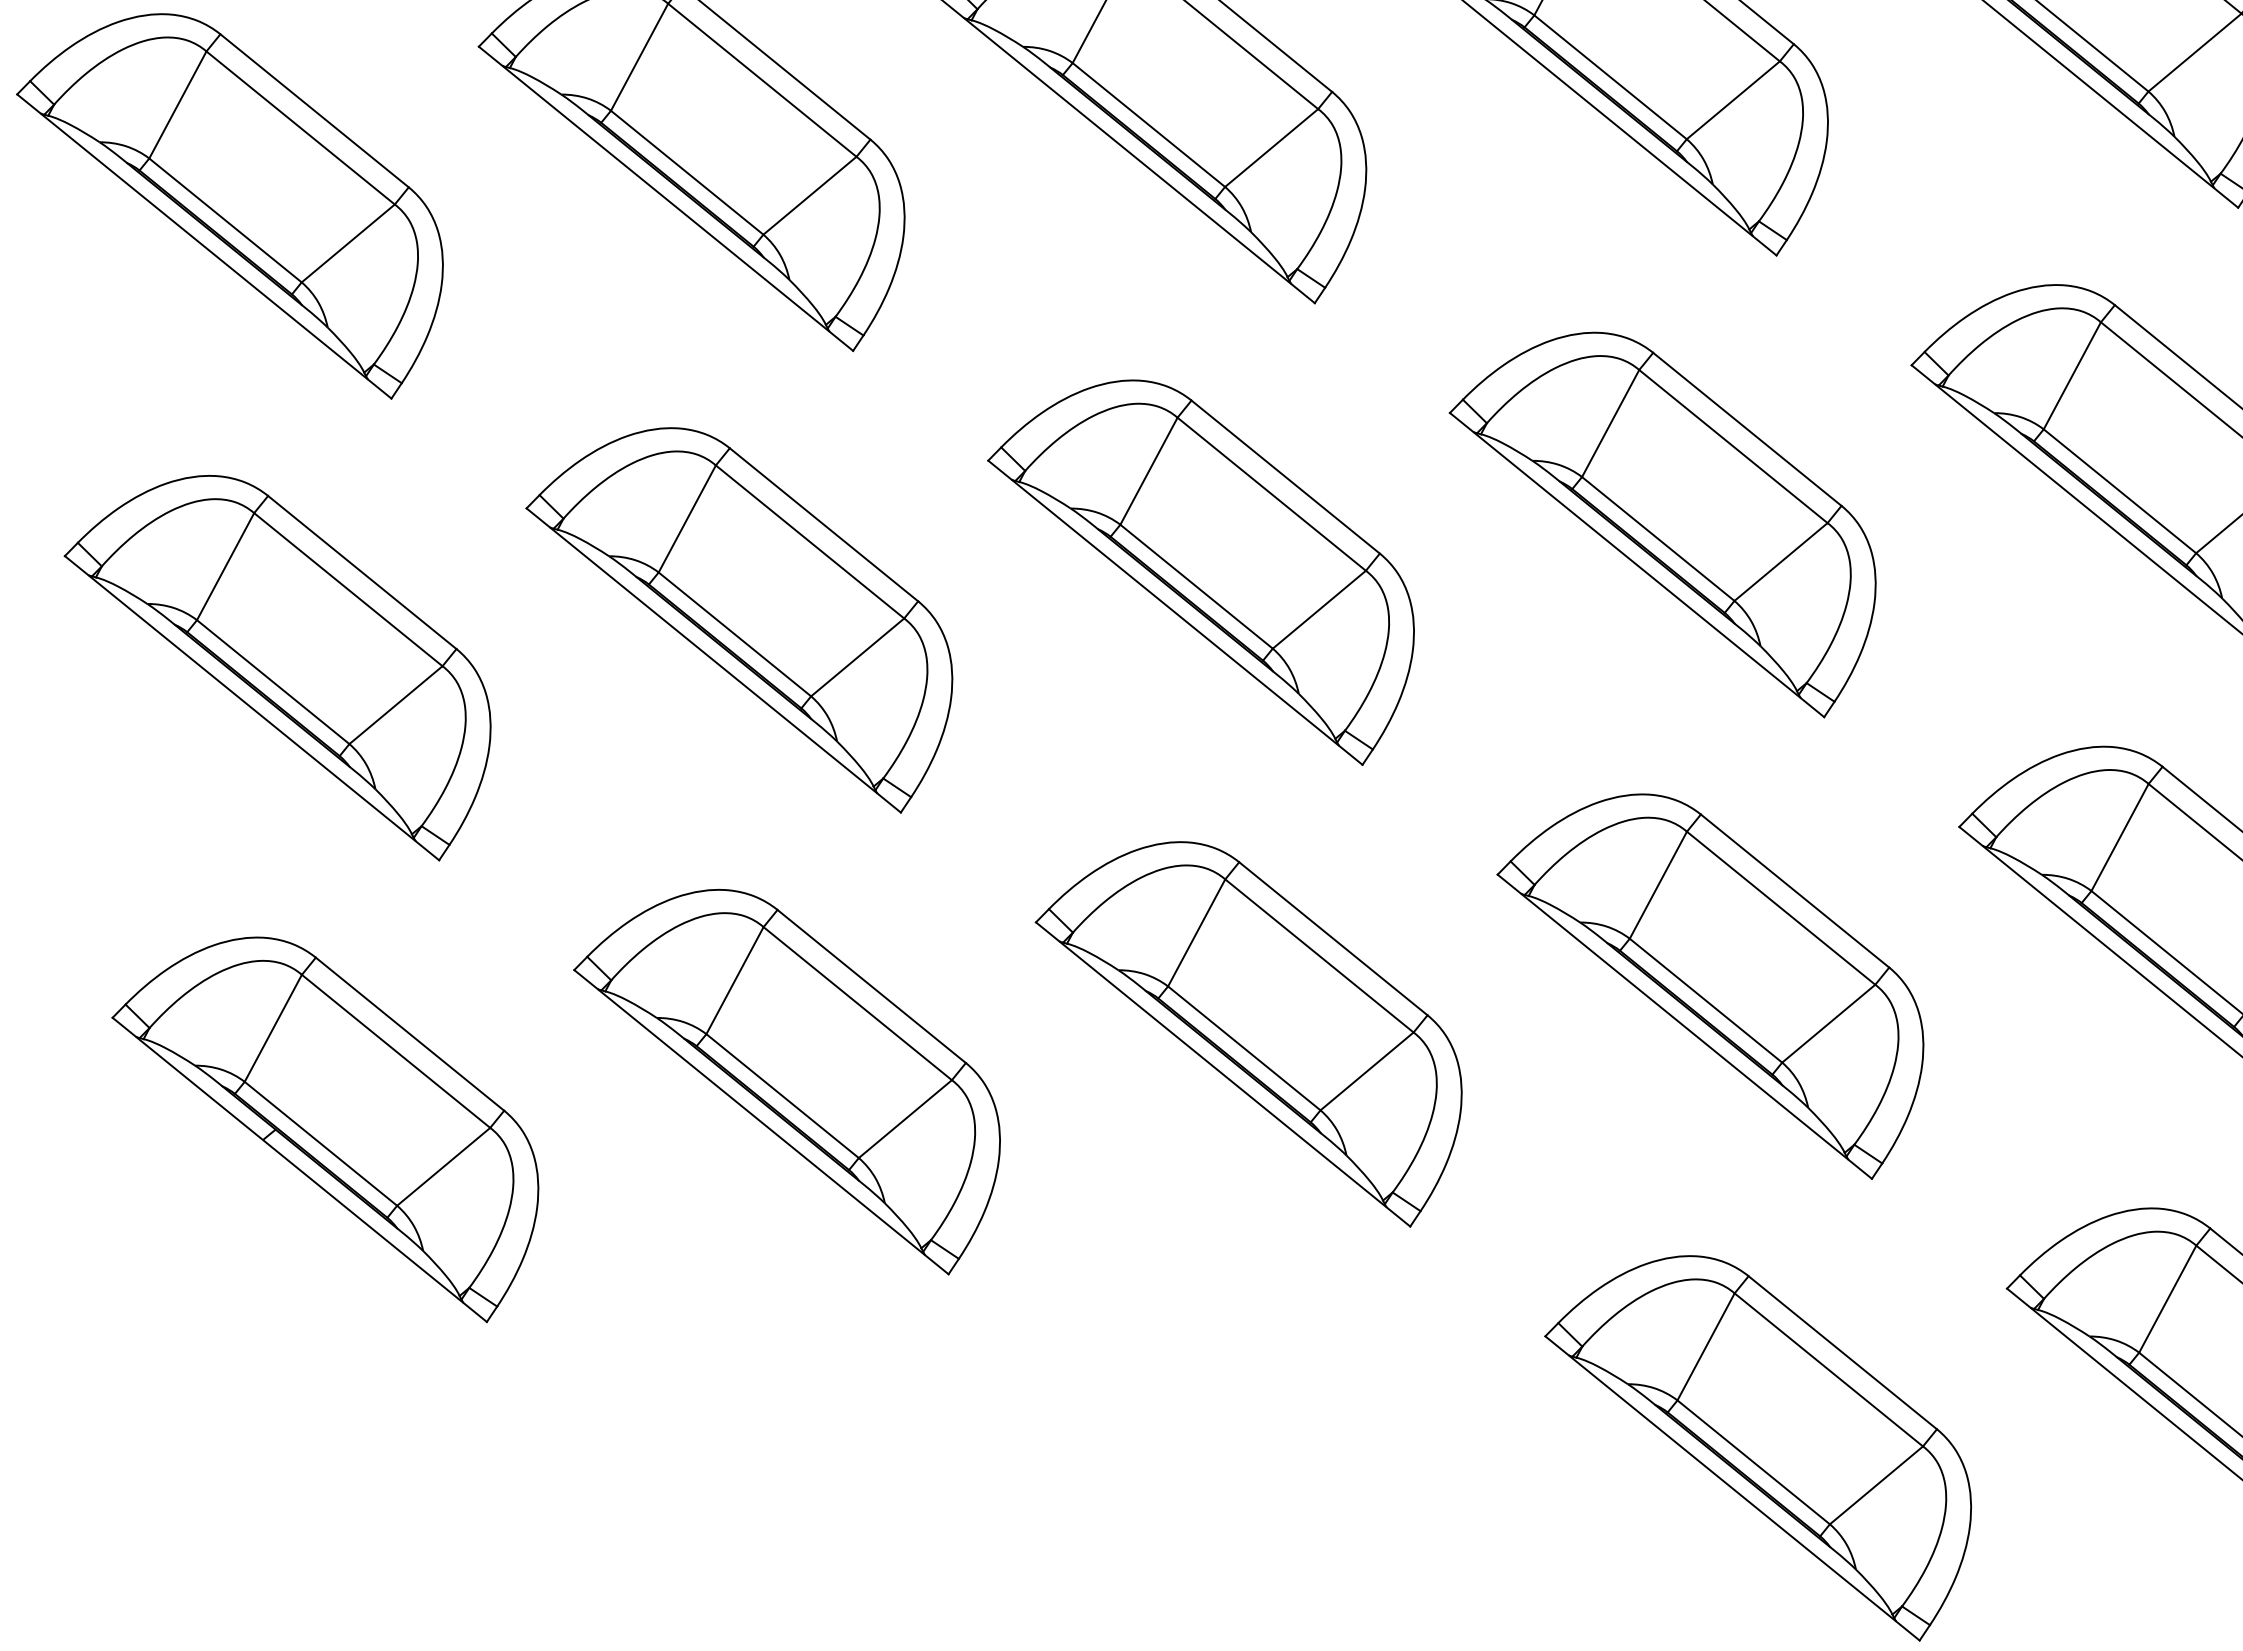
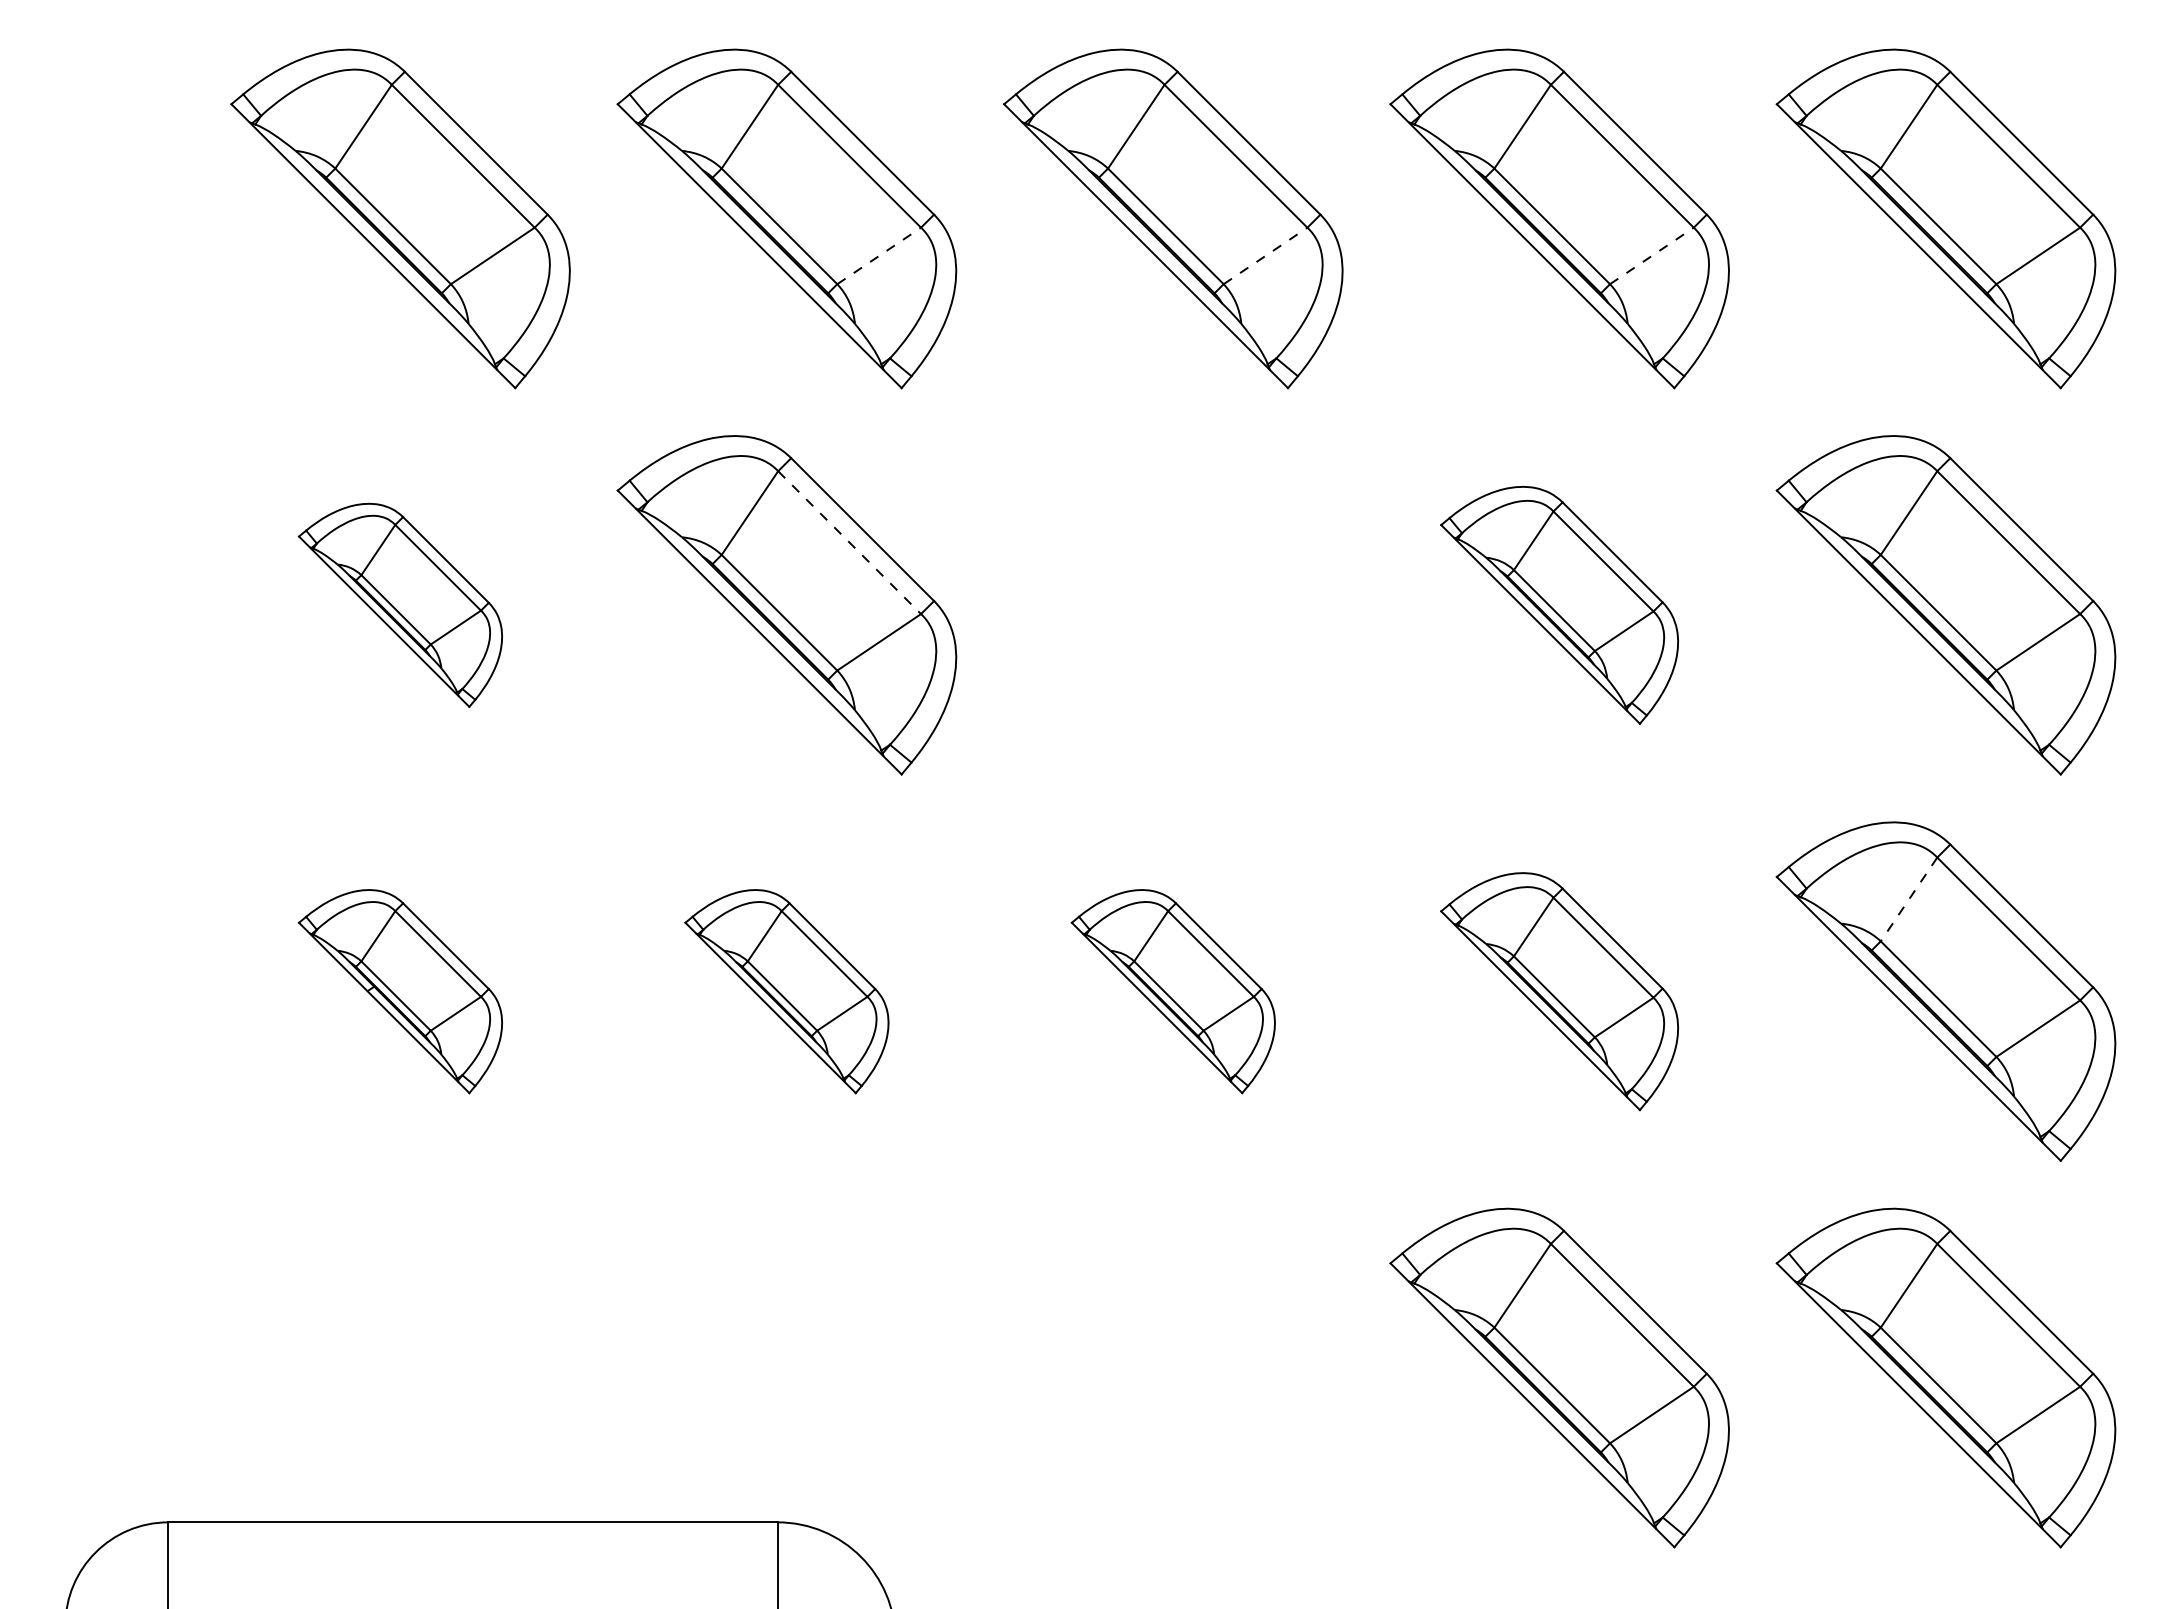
line: (1732, 99) -> (1651, 255), solid -> dashed
line: (1271, 147) -> (1265, 255), solid -> dashed
line: (810, 195) -> (879, 255), solid -> dashed
part: (1666, 529) -> (1559, 605), size x0.7
line: (810, 543) -> (849, 543), solid -> dashed
part: (1204, 577) -> (1173, 605), removed
part: (281, 672) -> (400, 605), size x0.6
line: (2120, 837) -> (1909, 899), solid -> dashed
part: (1713, 990) -> (1559, 991), size x0.7
part: (1252, 1038) -> (1173, 991), size x0.6
part: (790, 1086) -> (786, 991), size x0.6
part: (328, 1133) -> (400, 991), size x0.6

